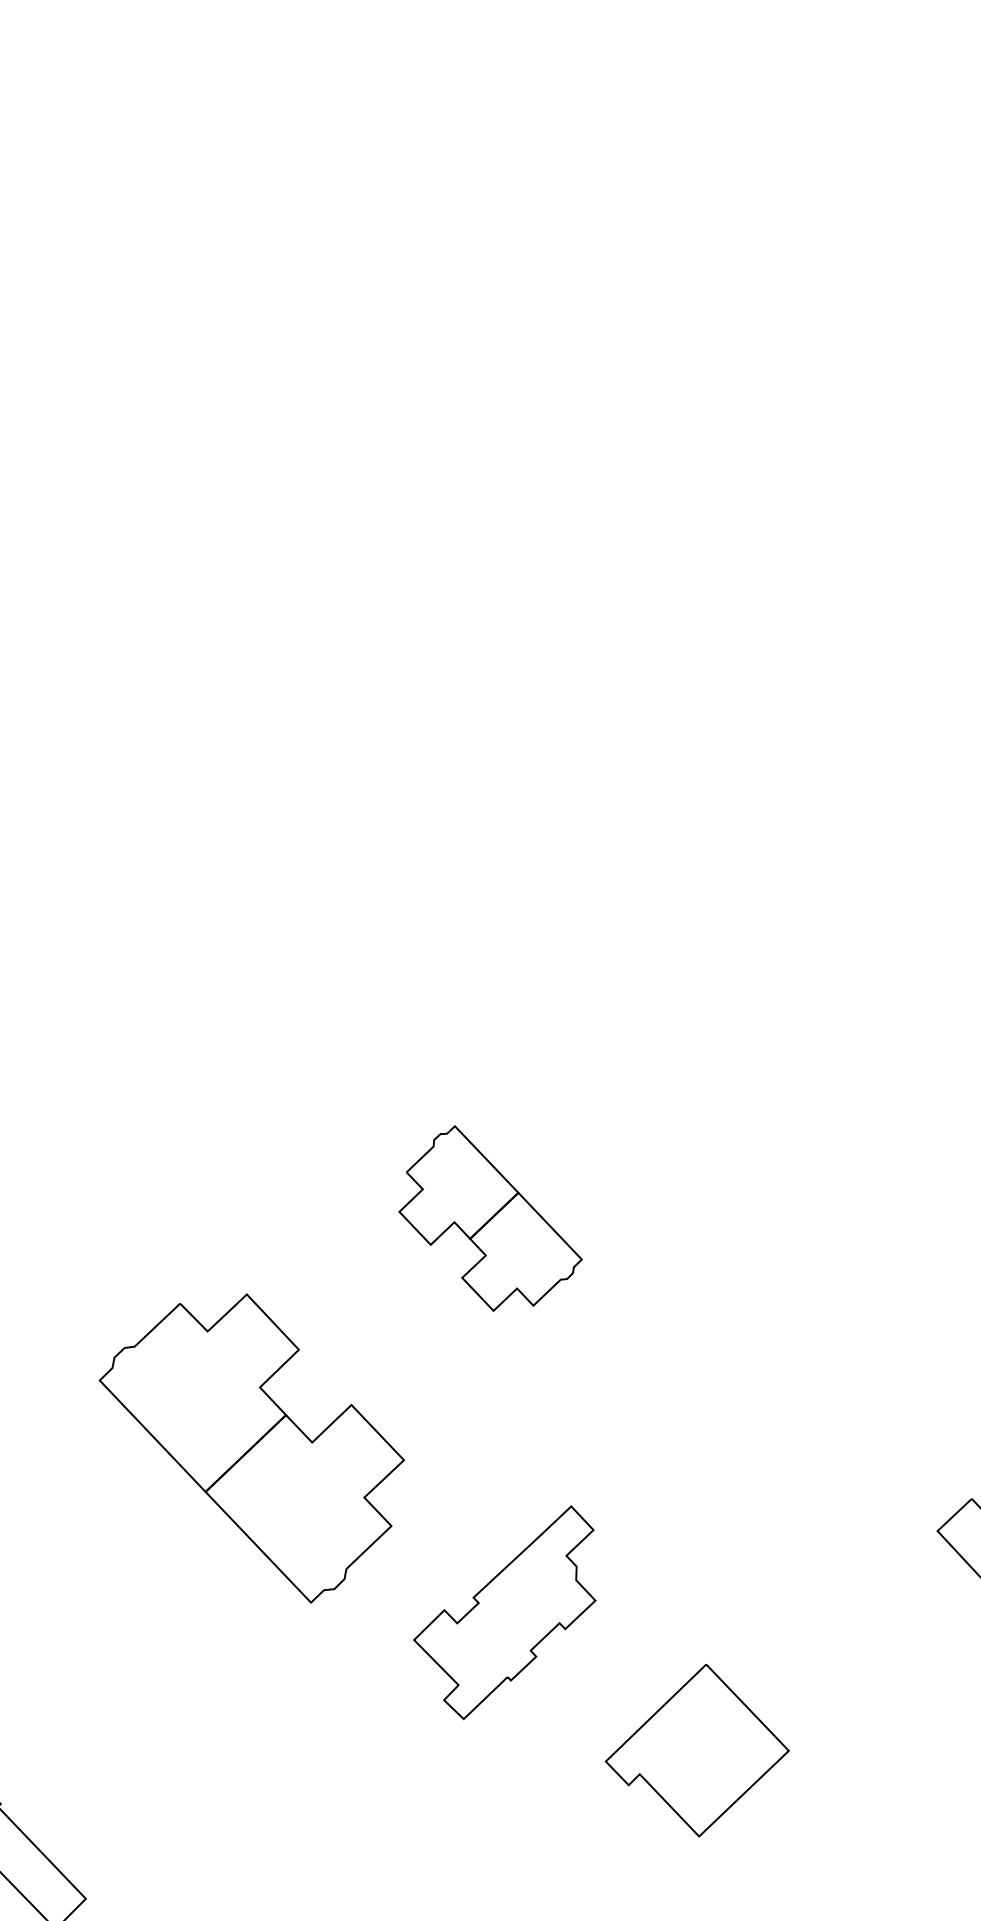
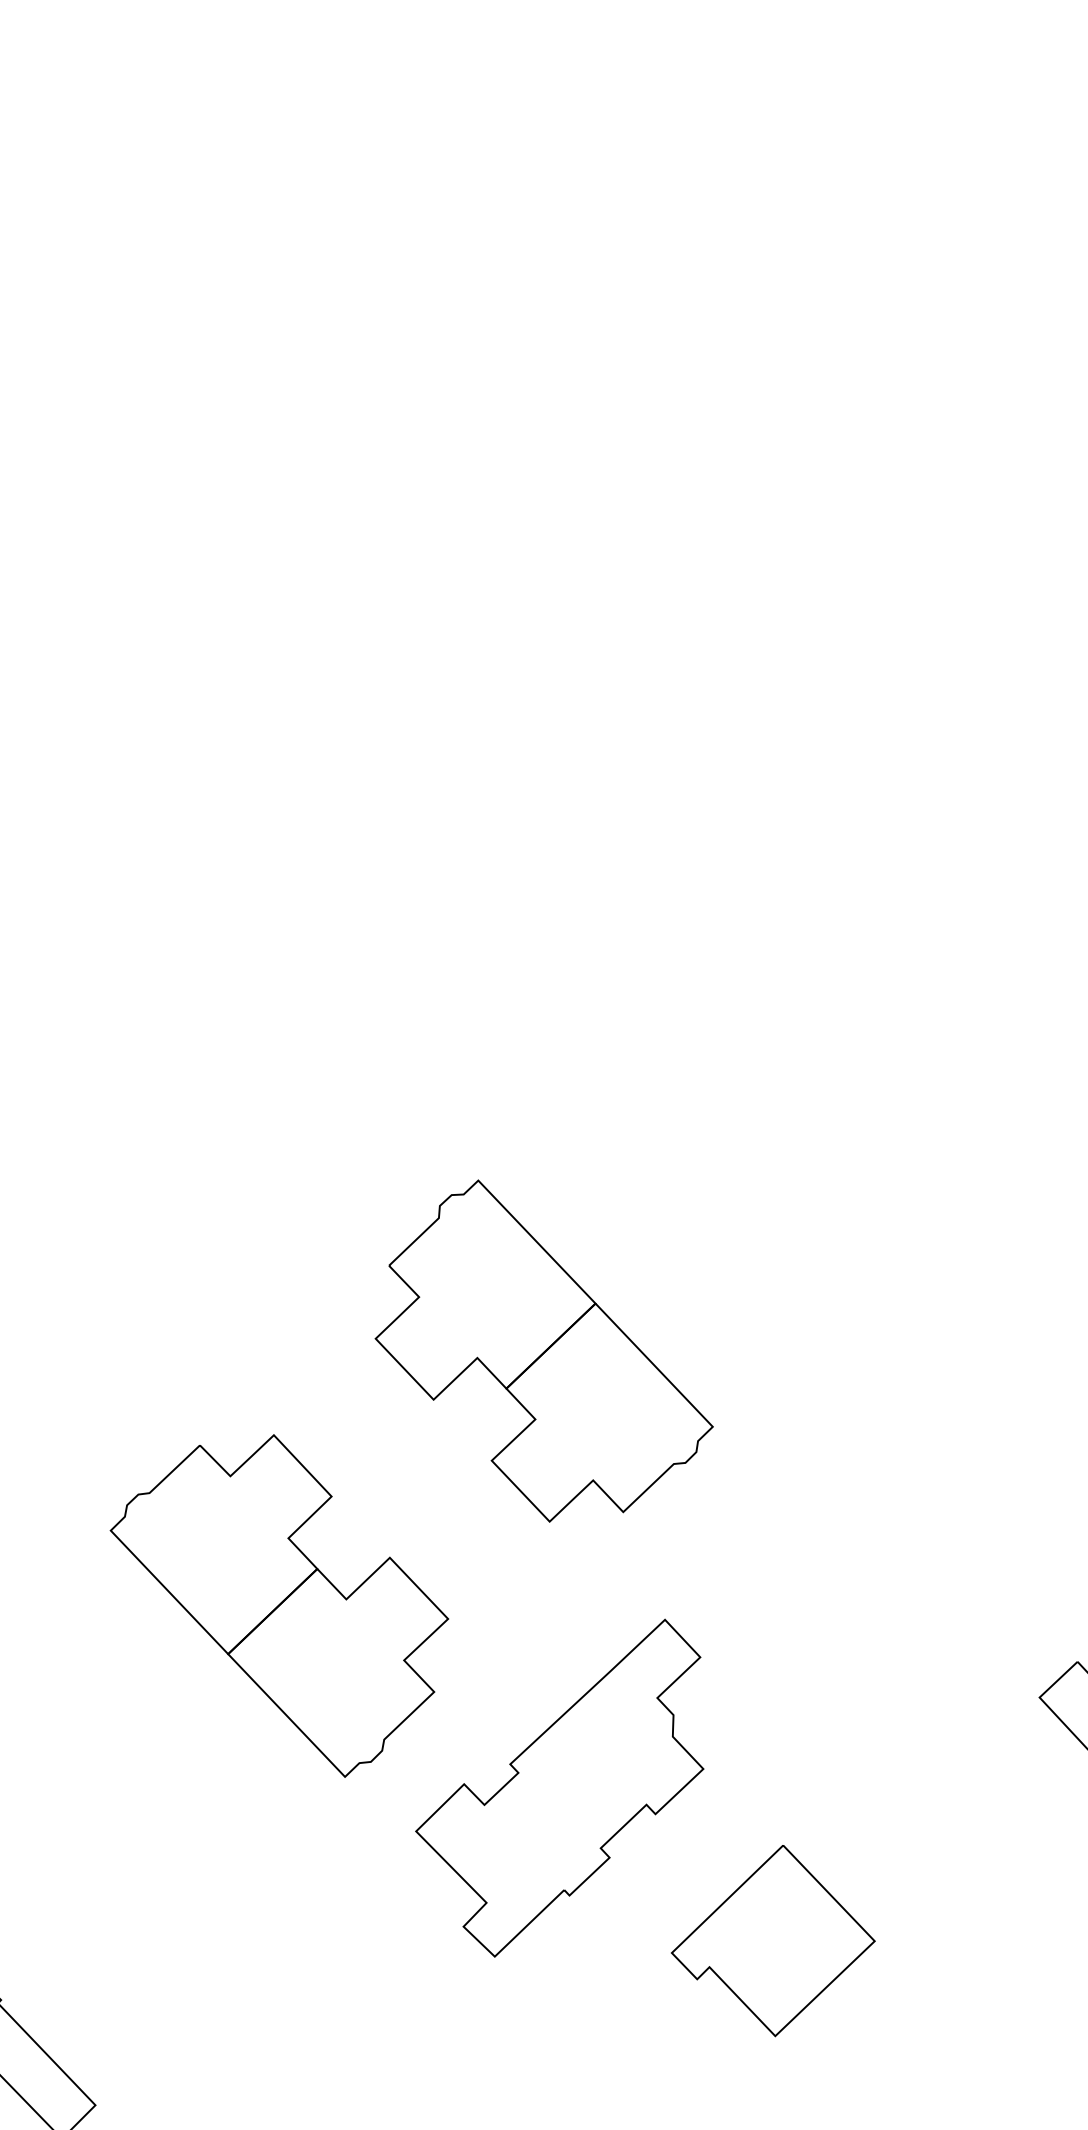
part: (490, 1218) -> (544, 1351), size x1.67
part: (504, 1612) -> (559, 1787), size x1.43

